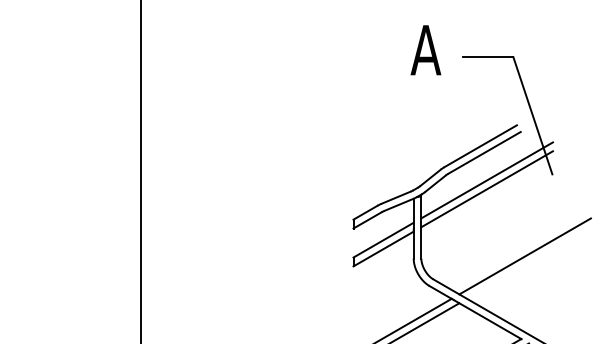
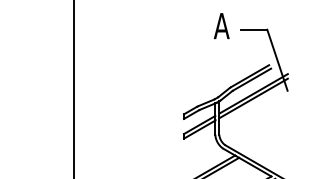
line: (525, 256) -> (273, 133), removed

